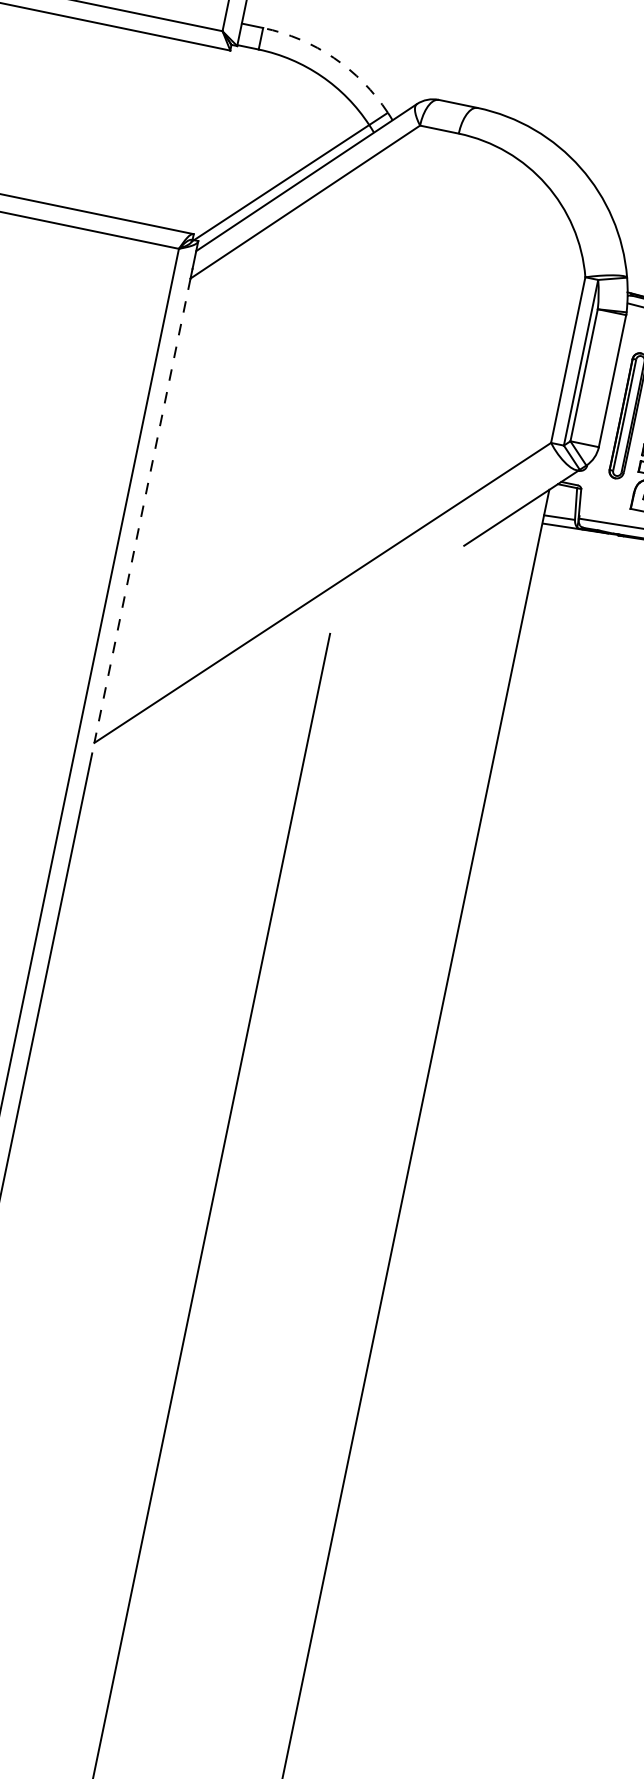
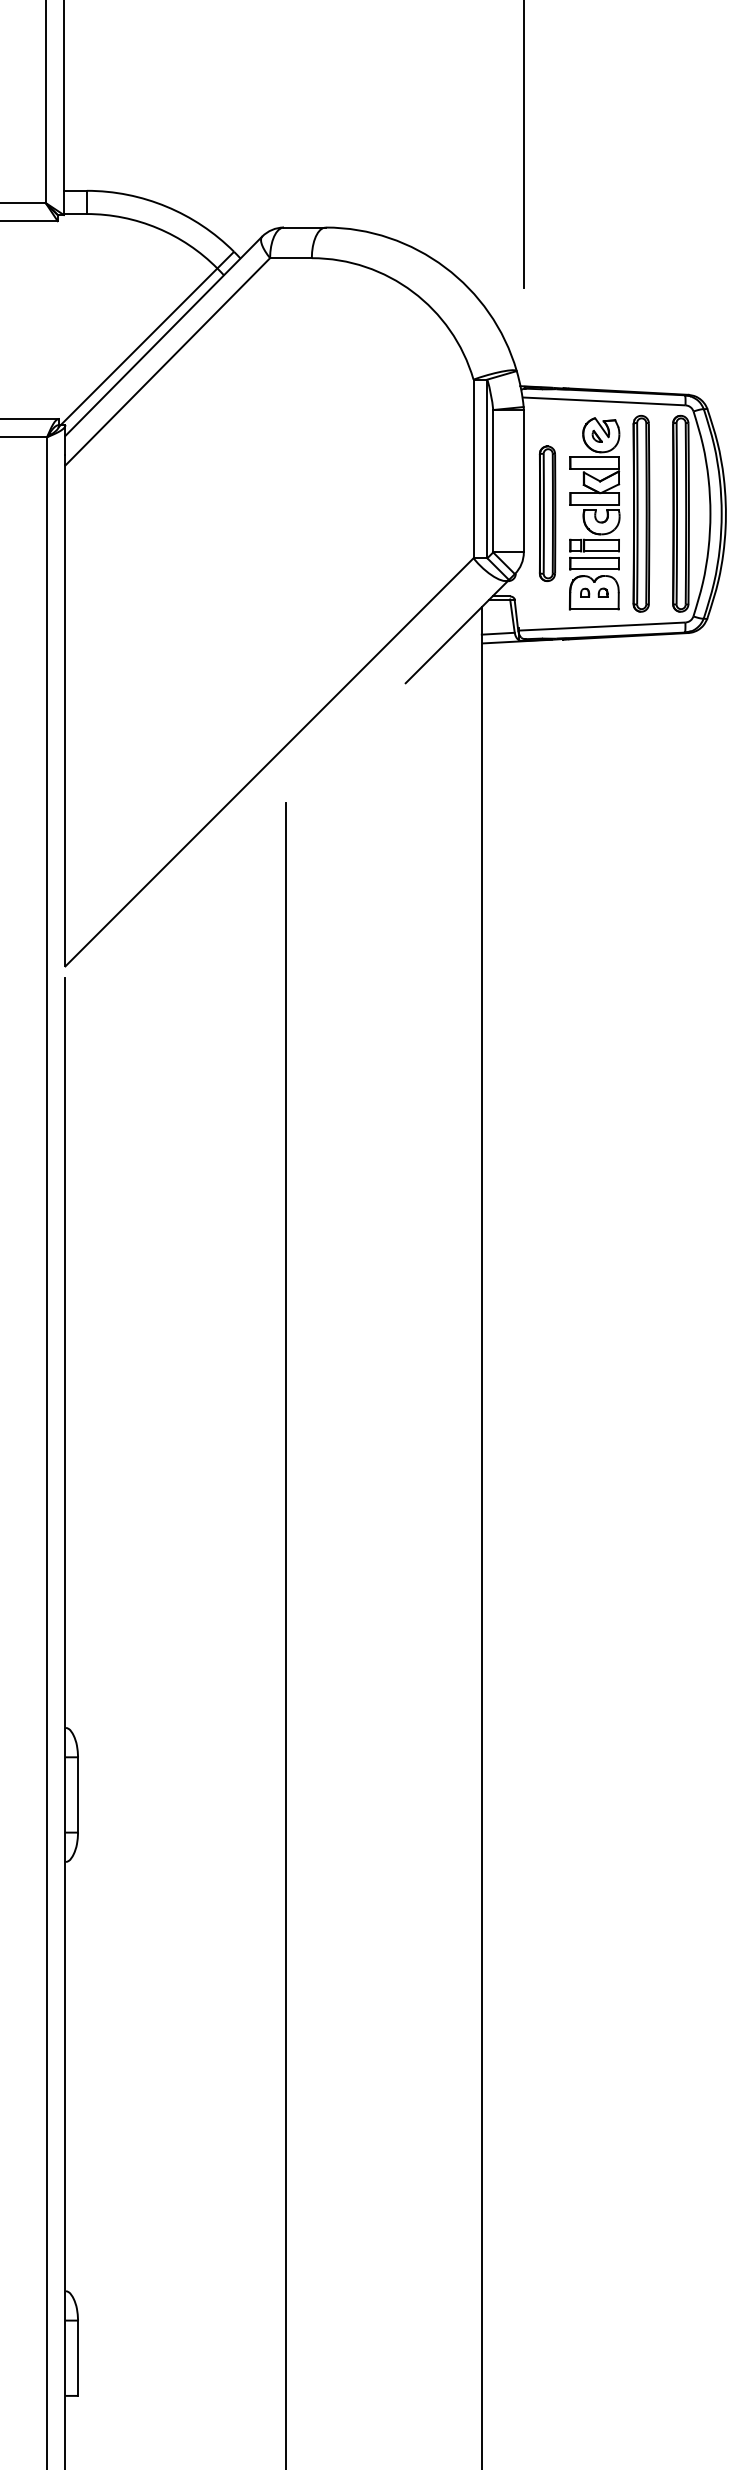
arc: (333, 57) -> (166, 206), dashed -> solid
line: (142, 511) -> (65, 716), dashed -> solid

